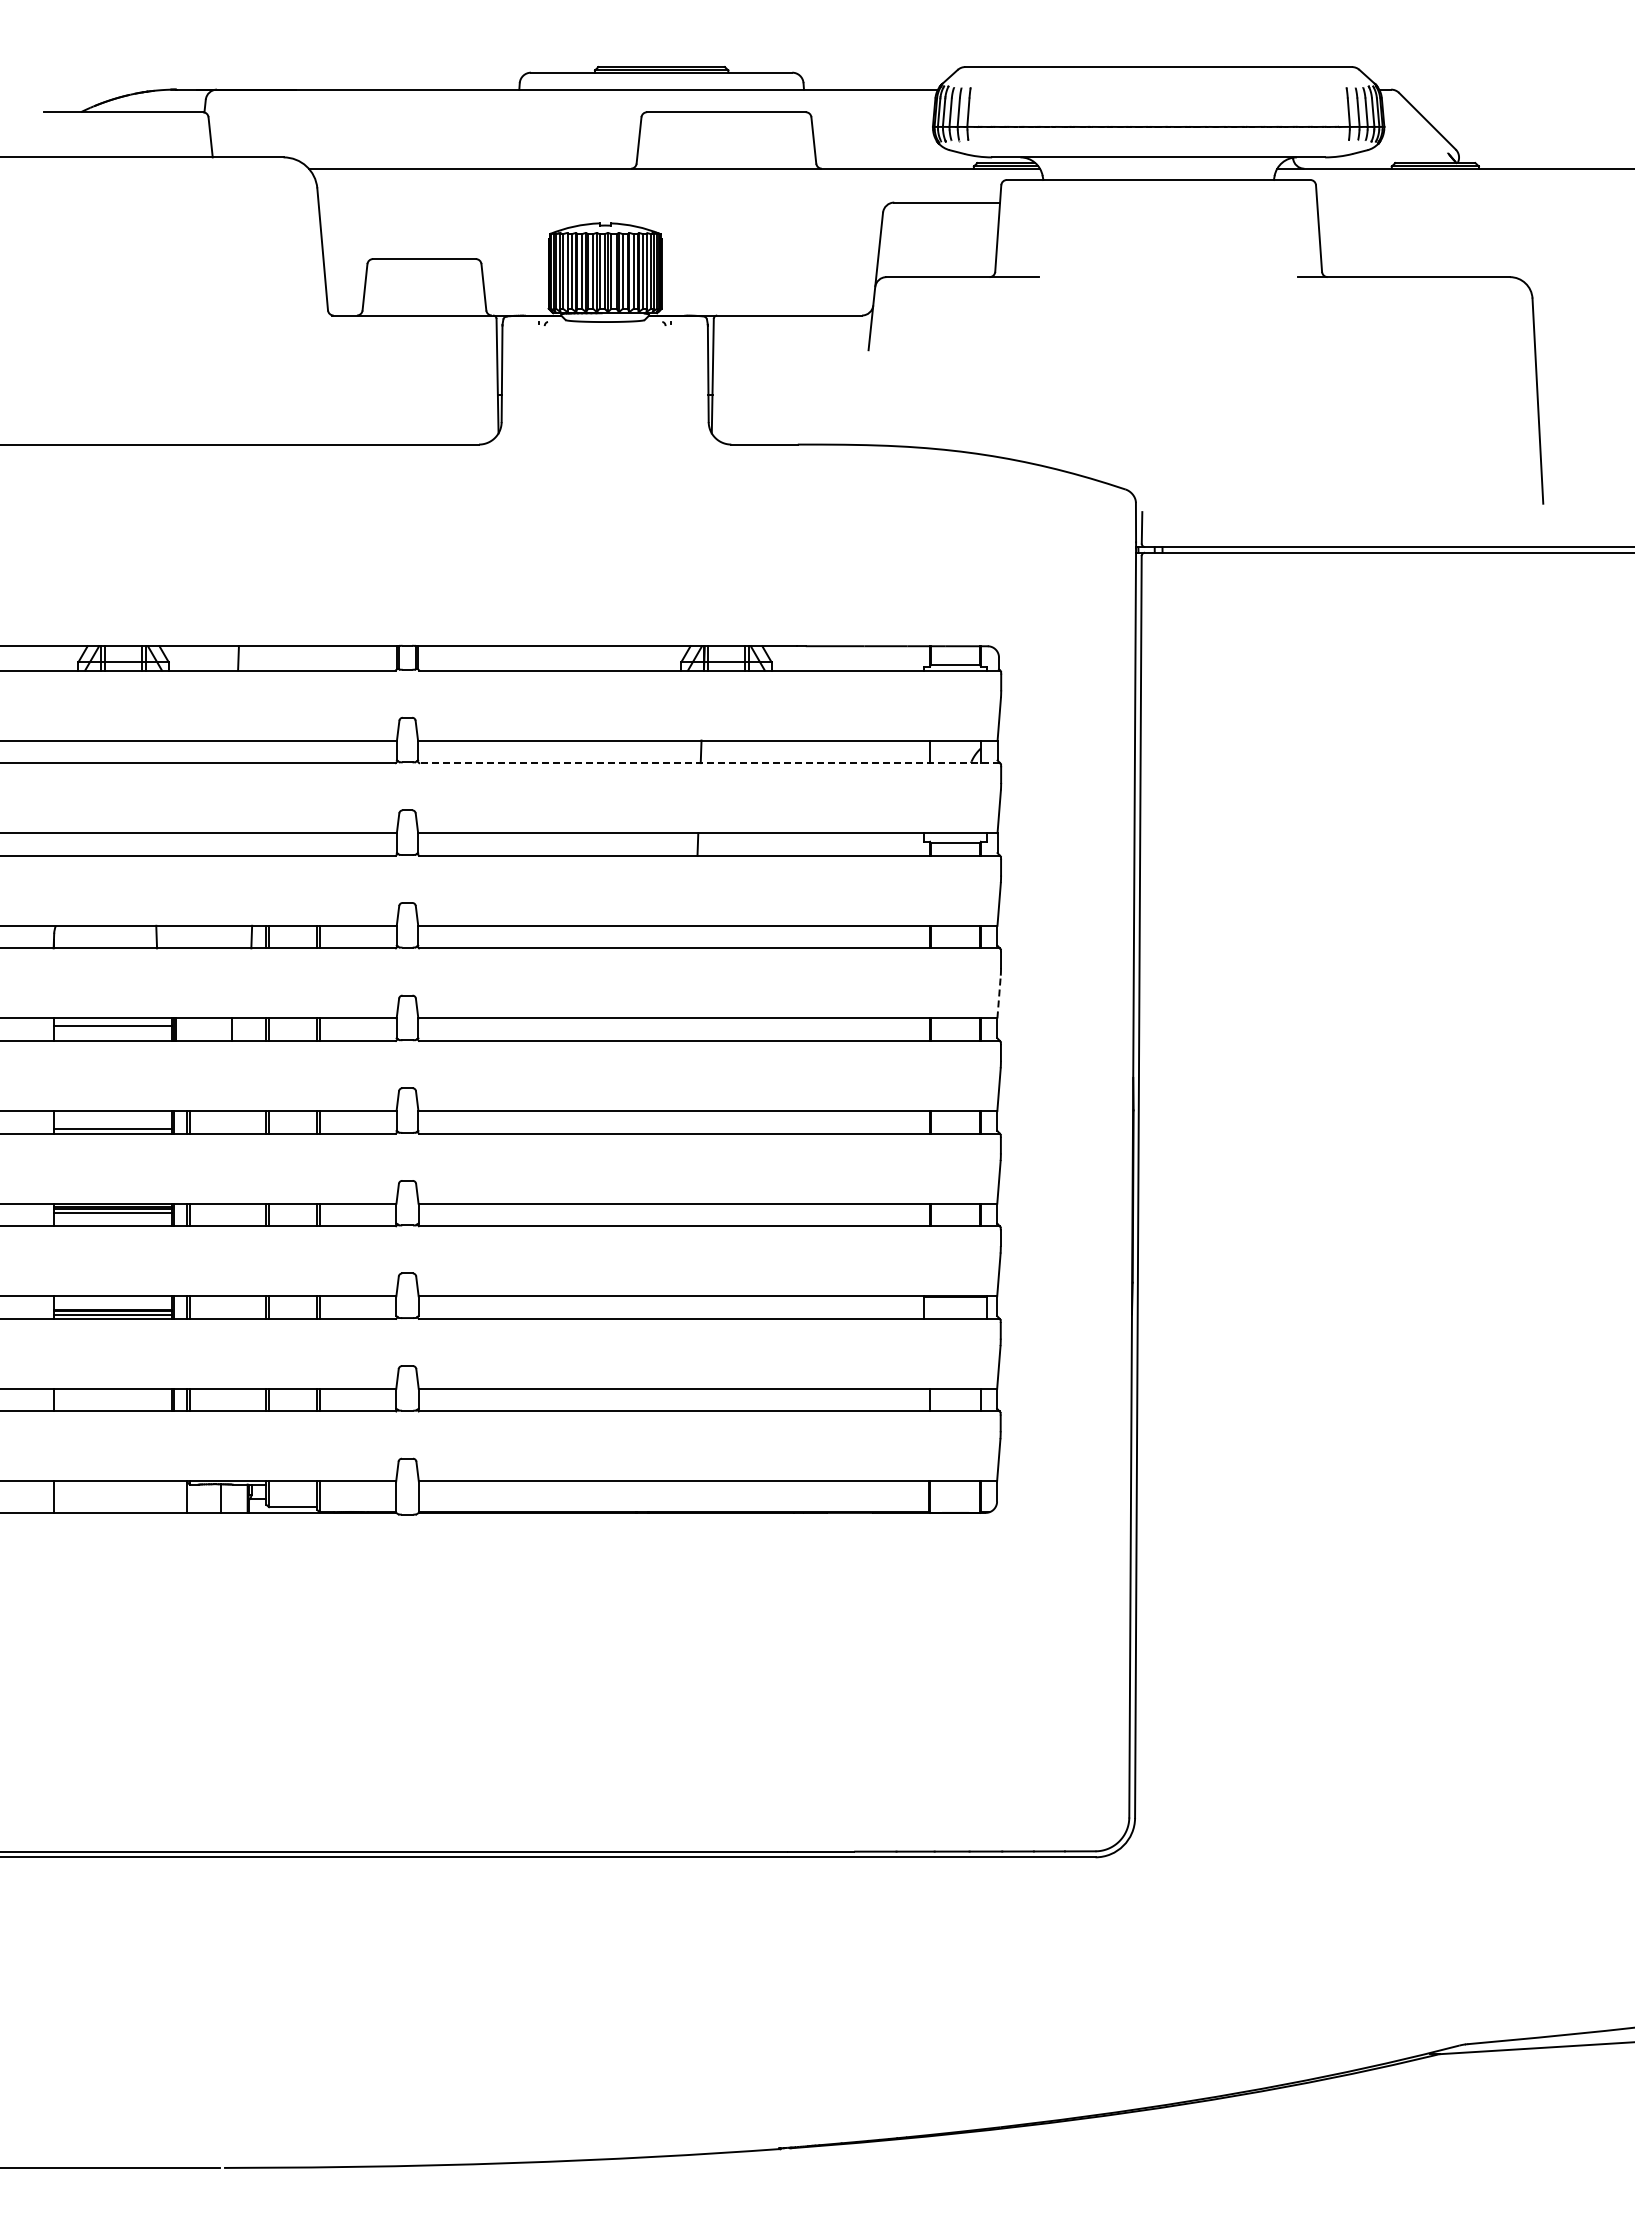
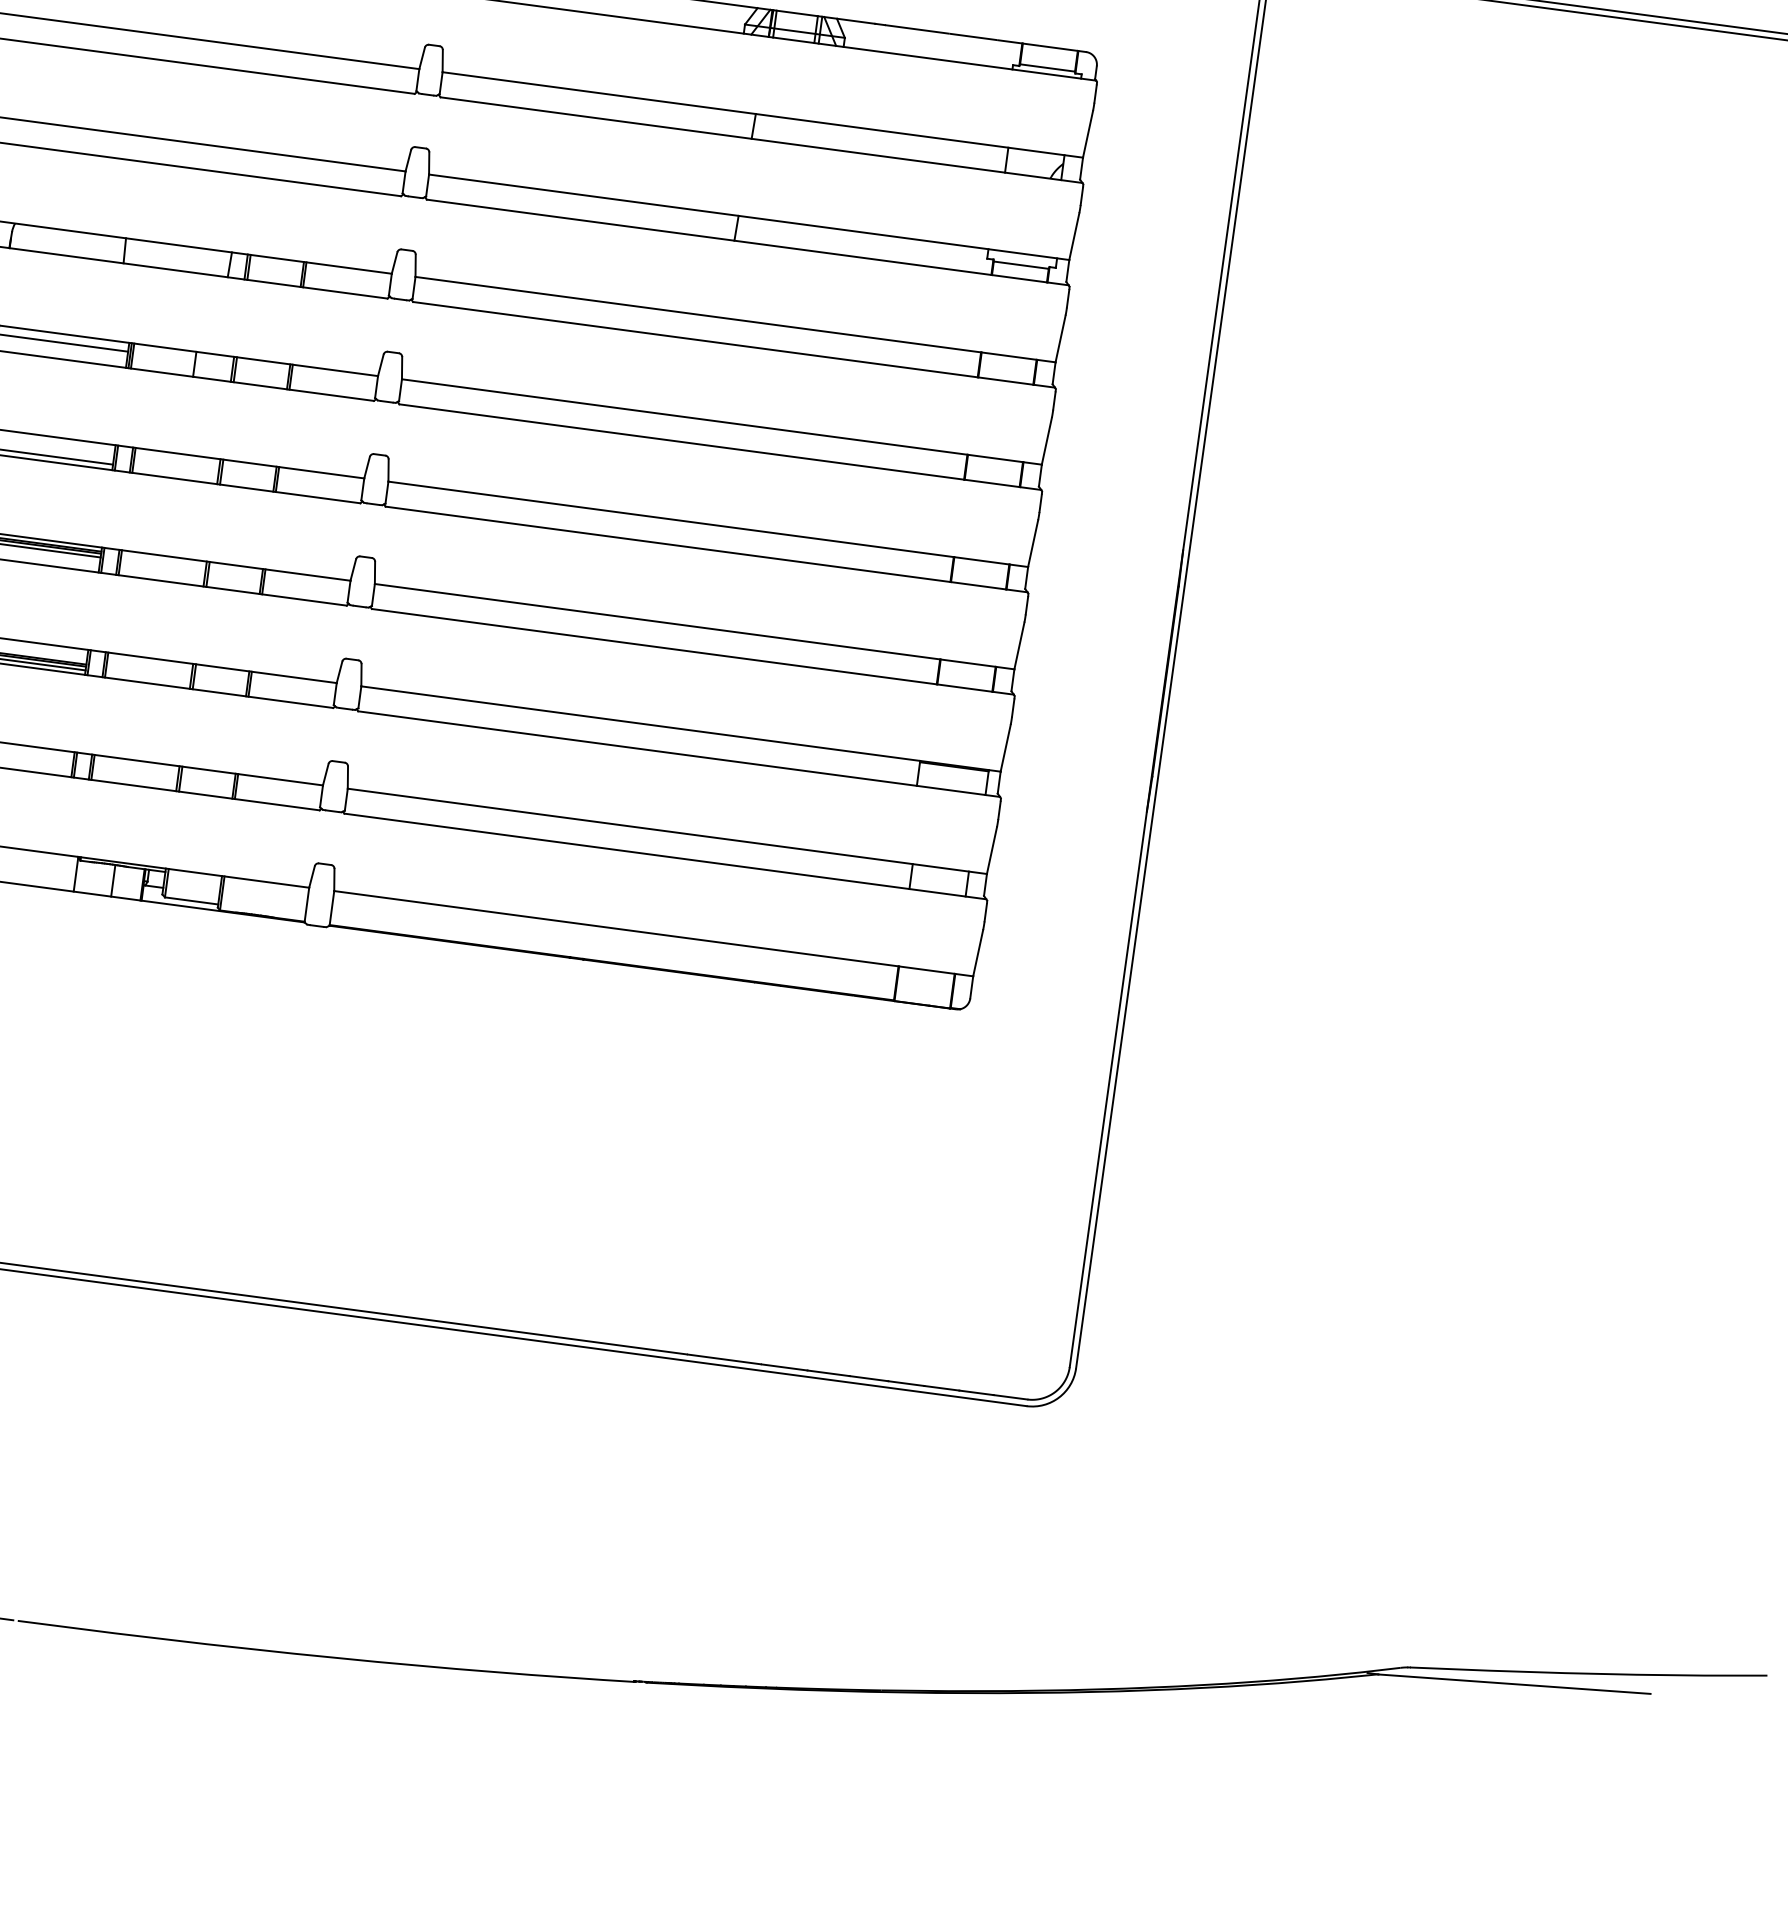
line: (709, 763) -> (761, 140), dashed -> solid
line: (999, 996) -> (1047, 440), dashed -> solid

